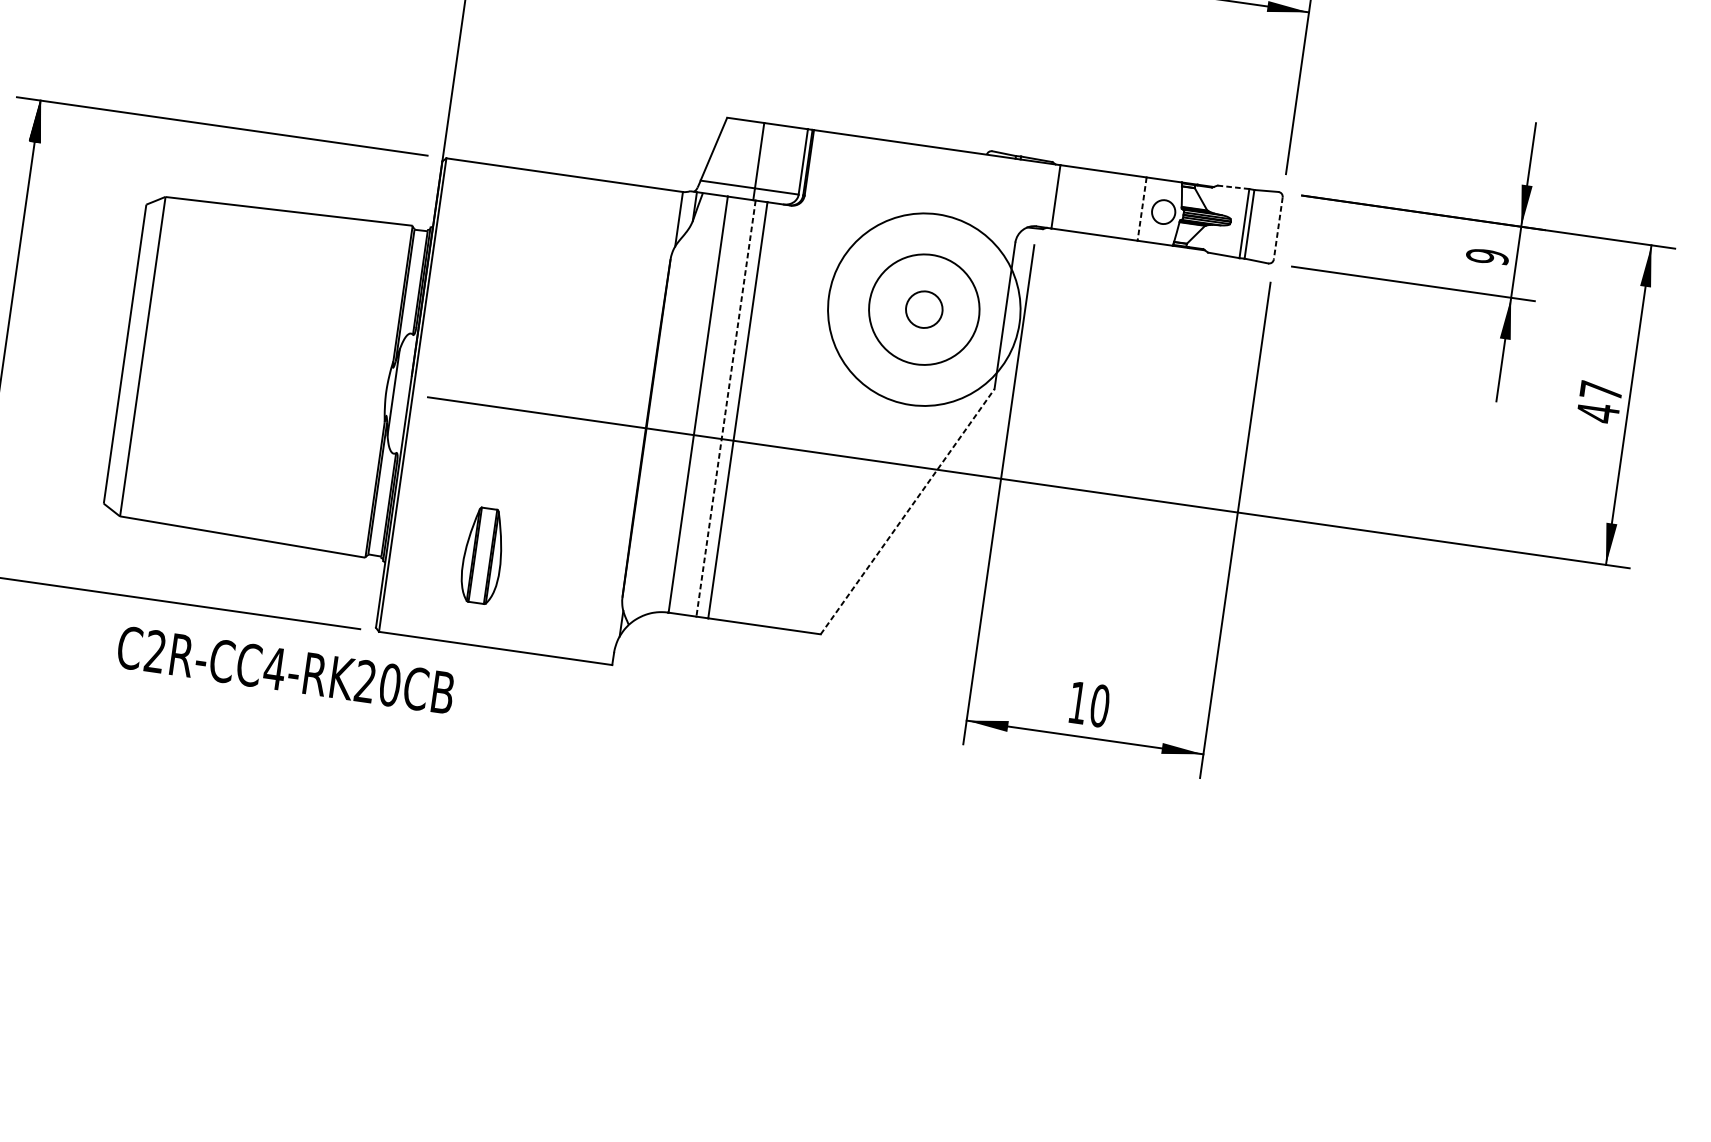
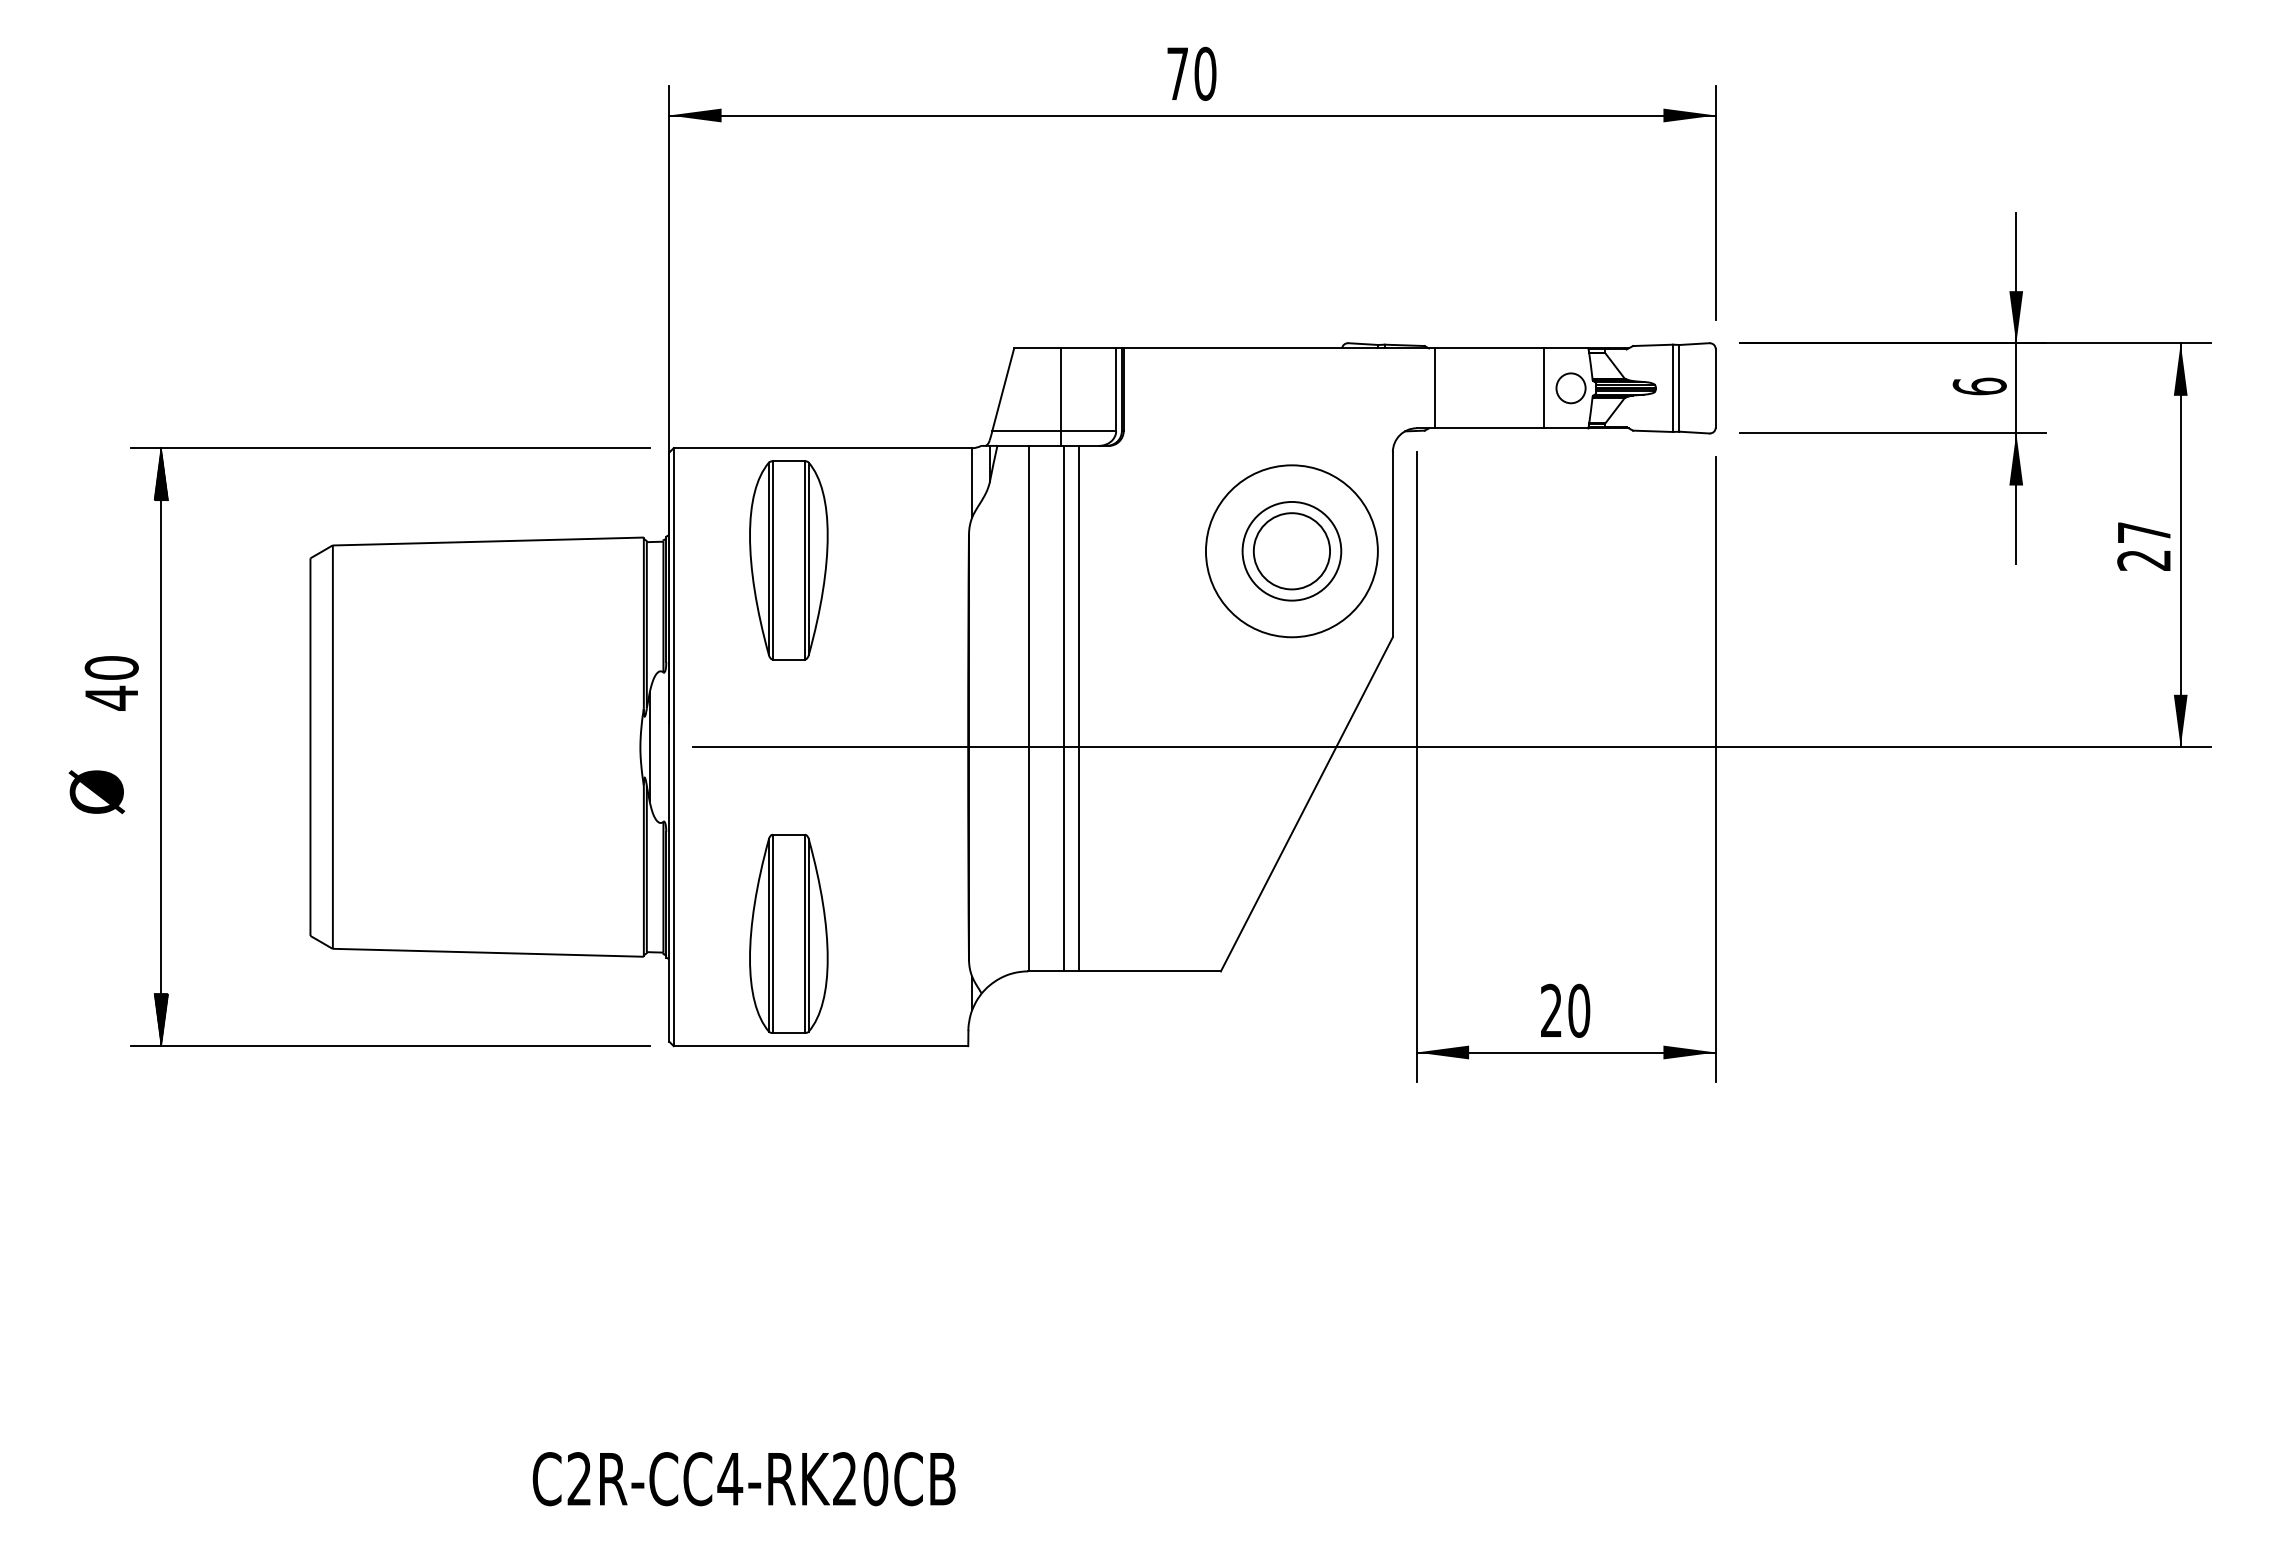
line: (1233, 187) -> (1653, 345), dashed -> solid
line: (1141, 209) -> (1543, 388), dashed -> solid
line: (1278, 228) -> (1715, 388), dashed -> solid
text: (1487, 256) -> (1979, 386), 9 -> 6
part: (524, 260) -> (788, 560), added
circle: (923, 309) -> (1291, 551), size x0.71
circle: (923, 309) -> (1291, 551), size x1.67
circle: (924, 309) -> (1291, 550), size x0.71
line: (725, 408) -> (1063, 708), dashed -> solid
text: (1597, 412) -> (2143, 560), 47 -> 27
line: (907, 511) -> (1306, 804), dashed -> solid
part: (482, 555) -> (788, 933), size x1.67
text: (285, 670) -> (743, 1479), moved
text: (1078, 701) -> (1551, 1009), 10 -> 20

